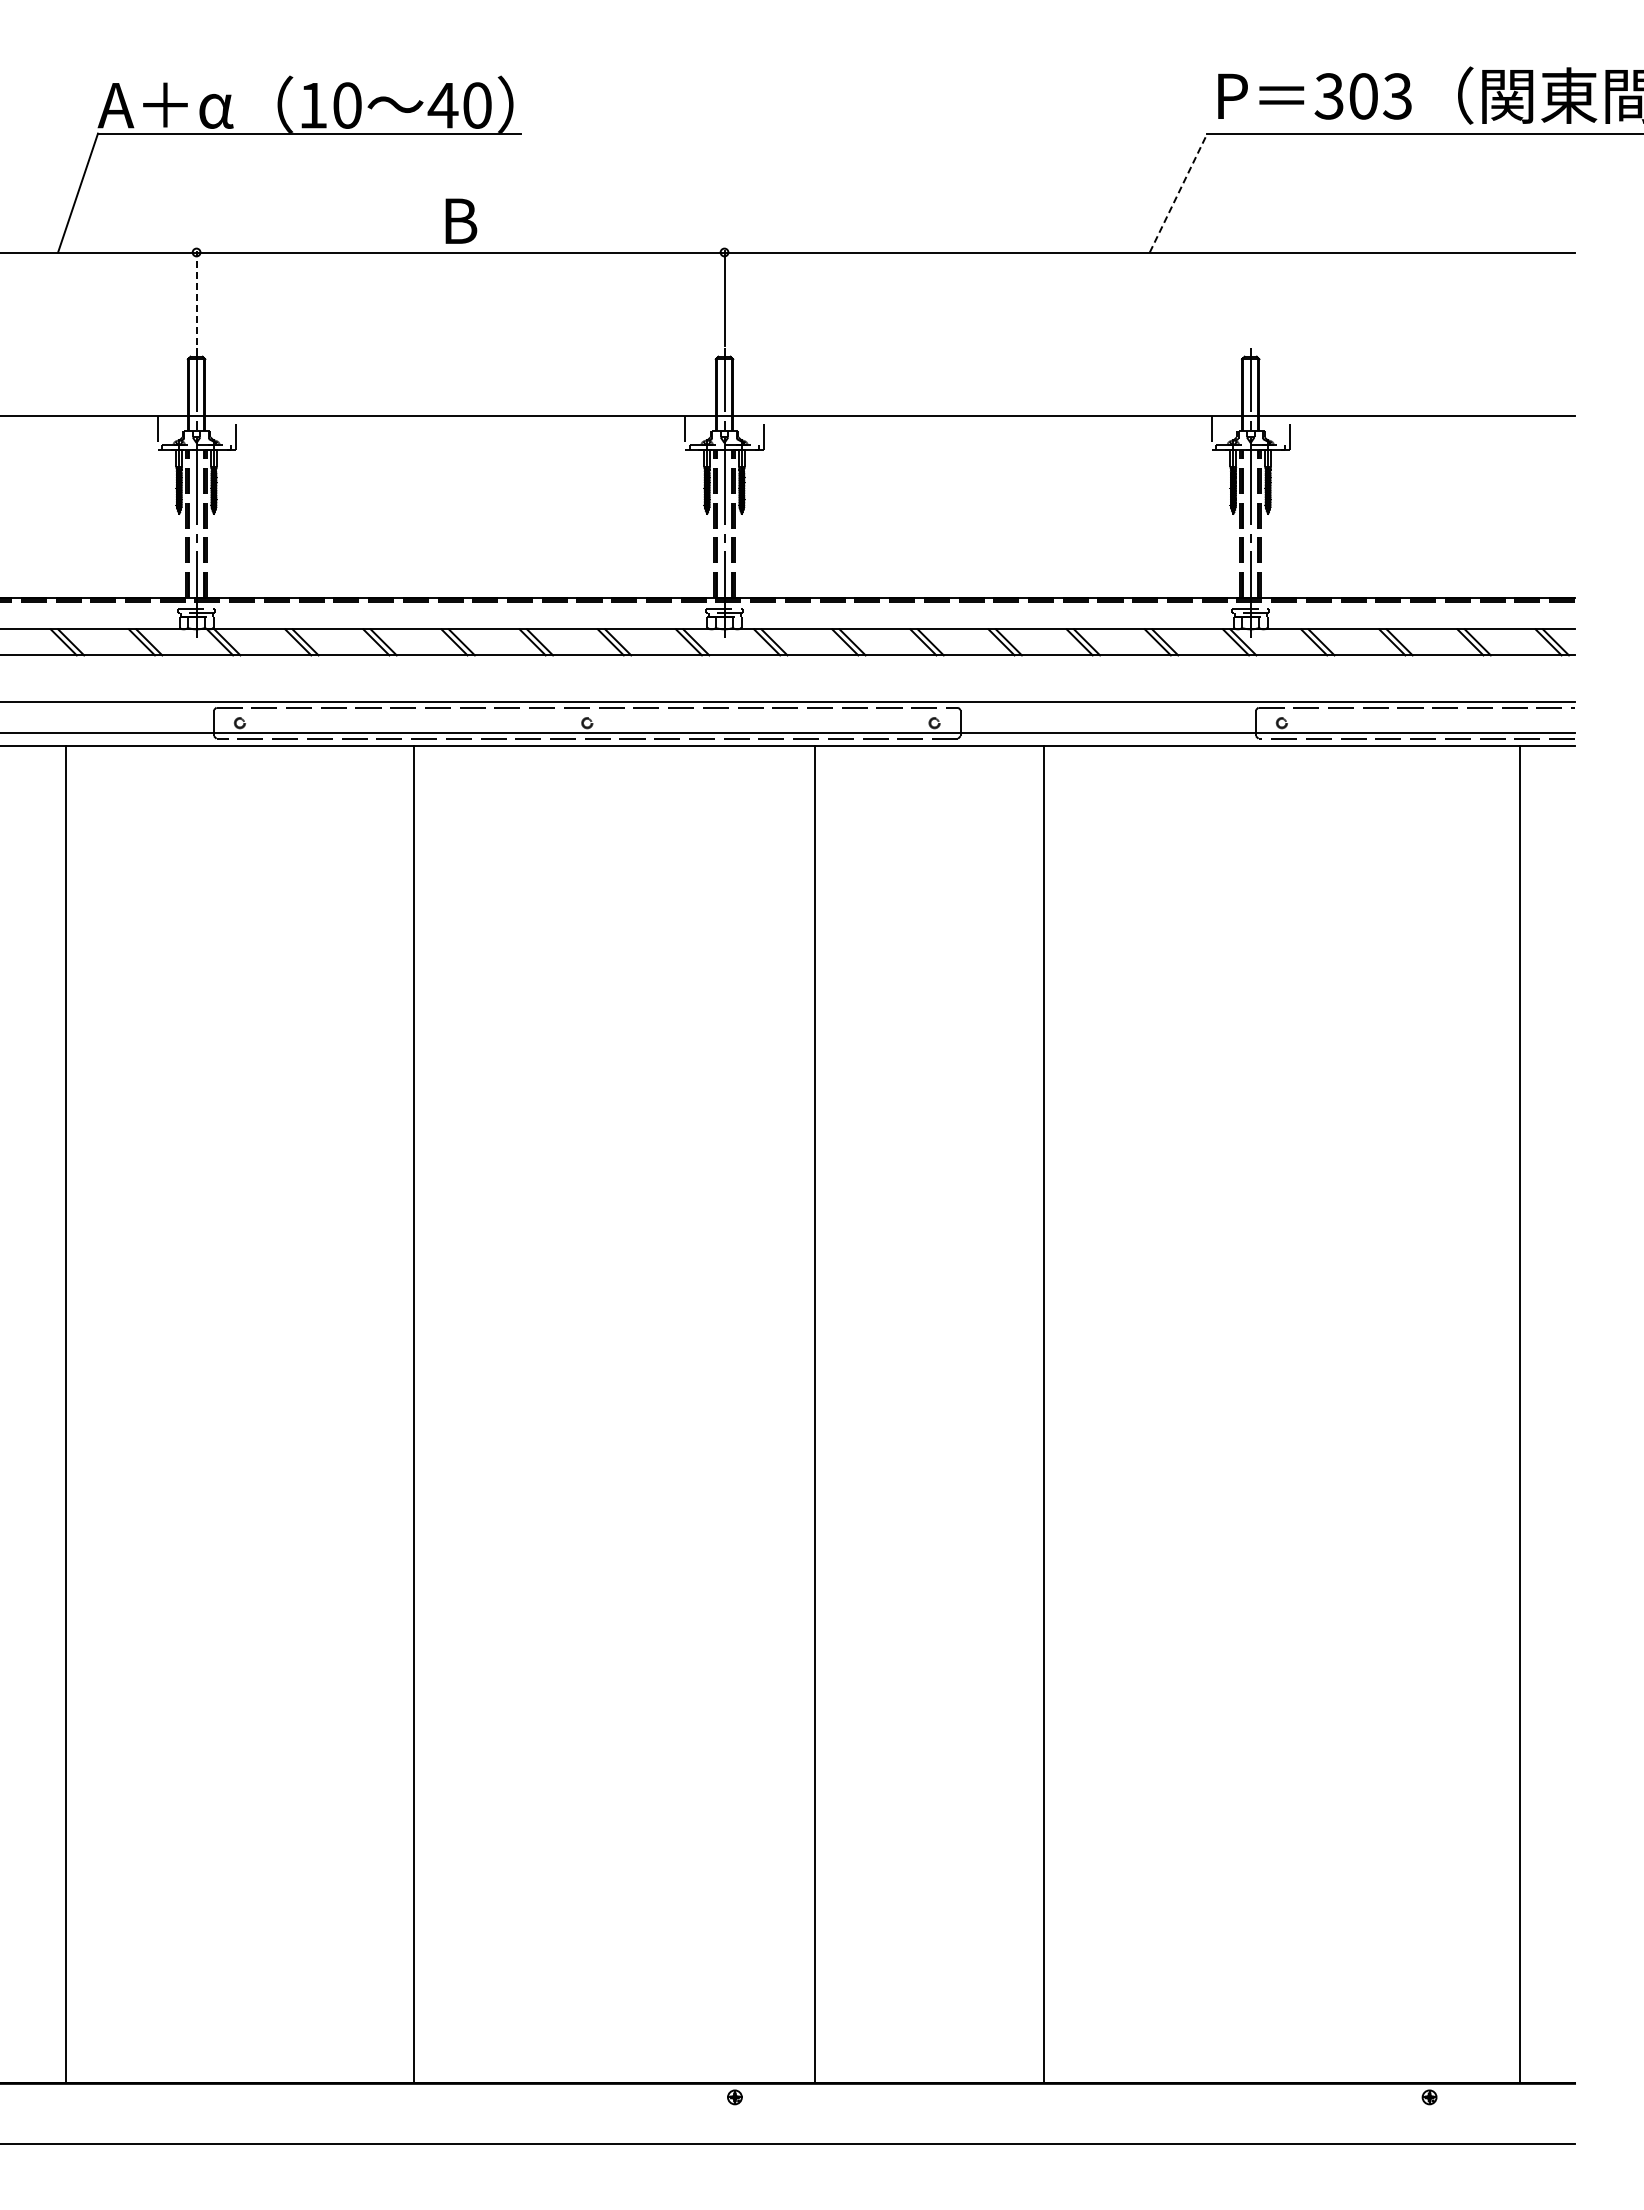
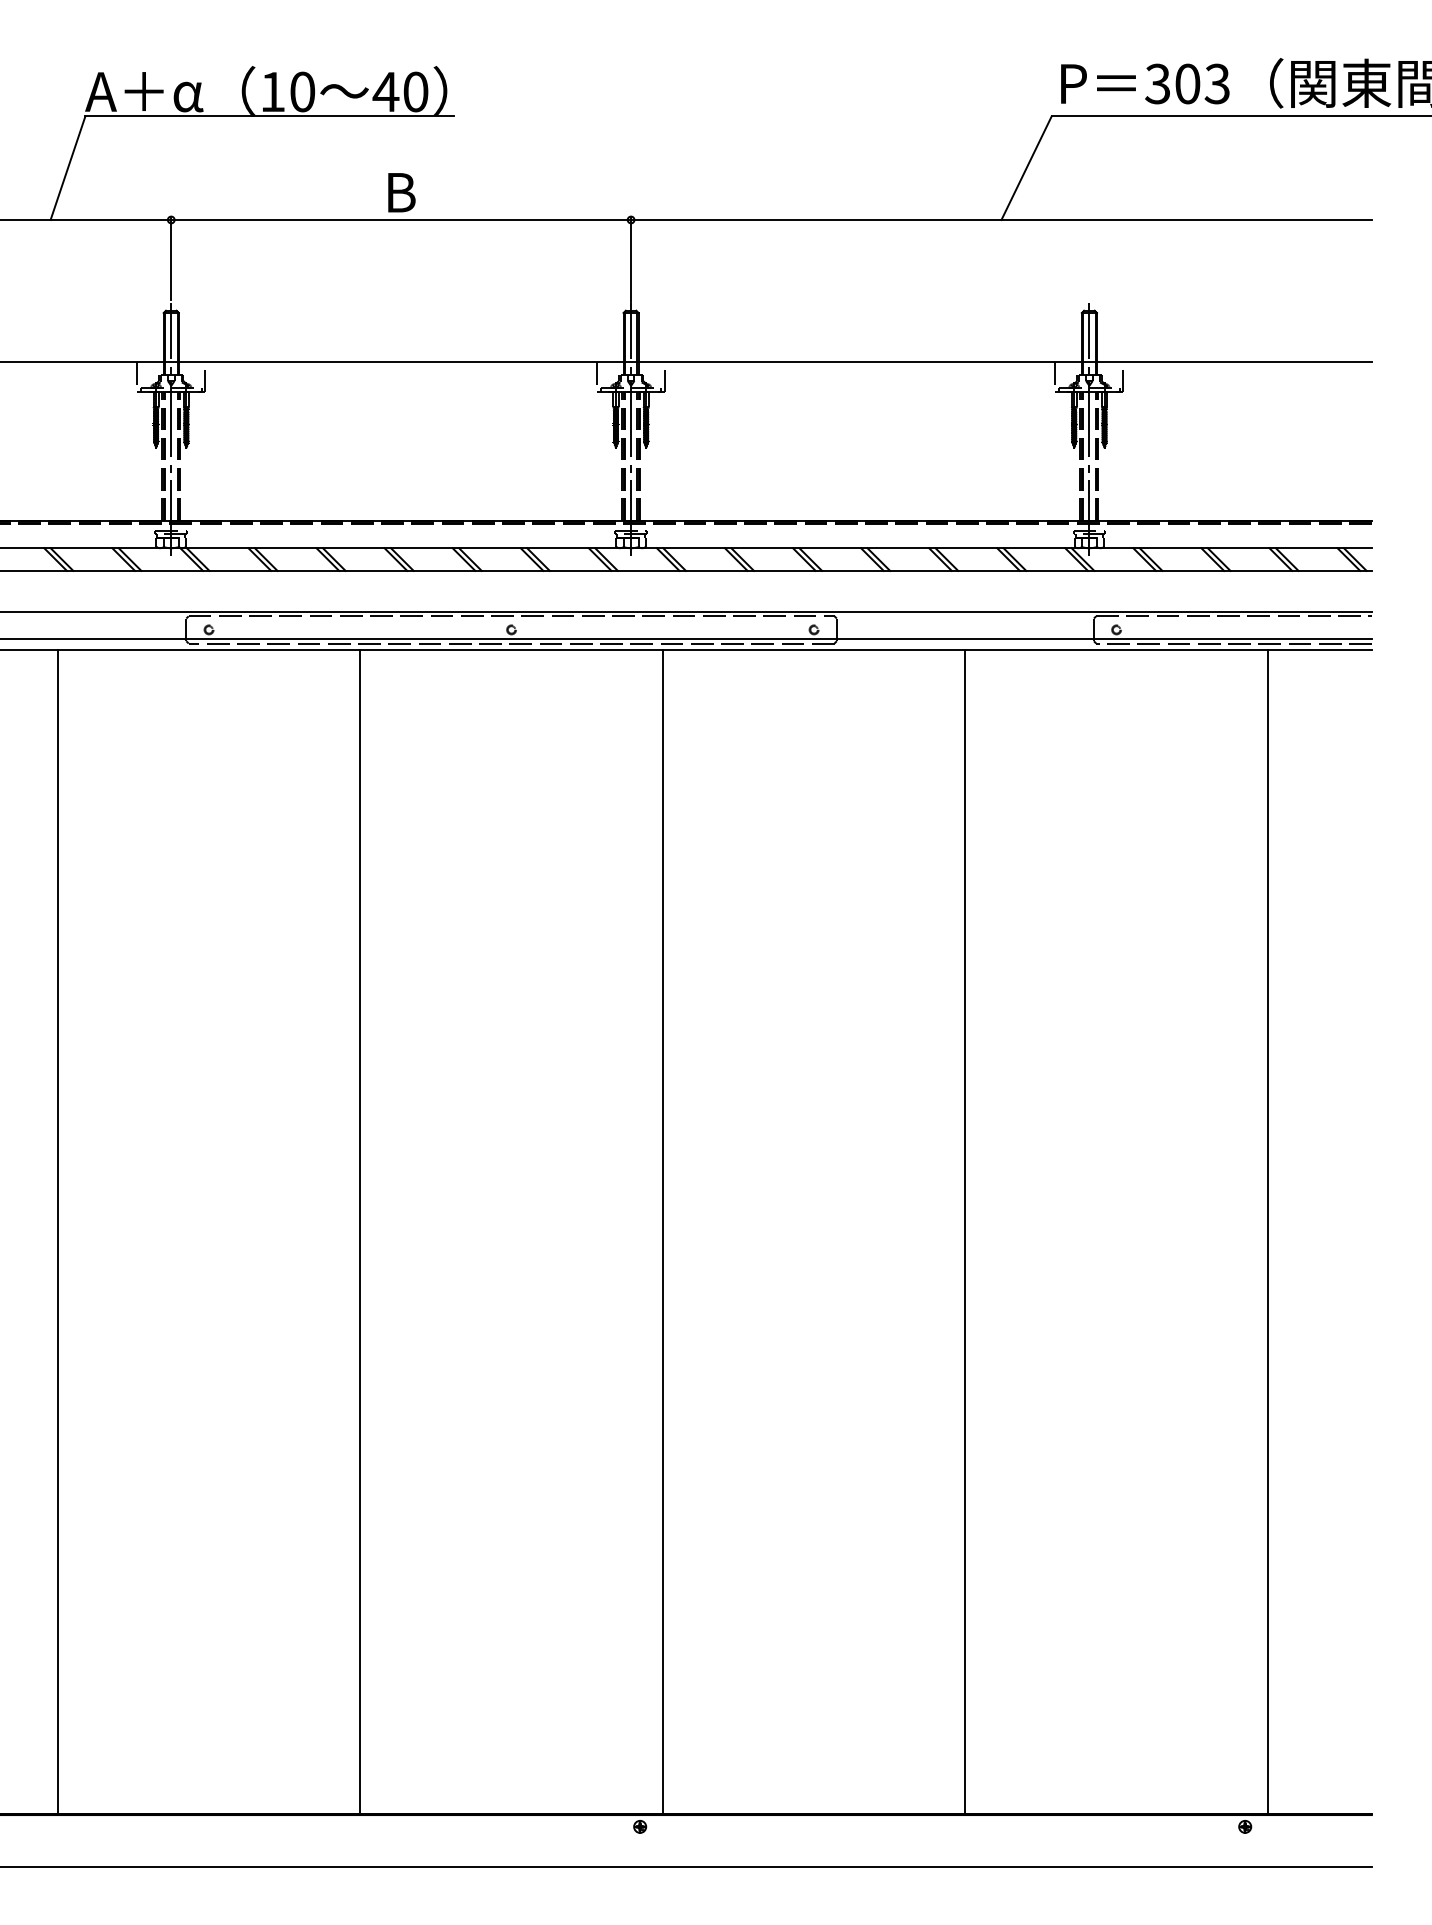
line: (1178, 192) -> (1026, 167), dashed -> solid
line: (196, 297) -> (171, 259), dashed -> solid
line: (814, 1414) -> (662, 1232), moved
line: (1044, 1414) -> (965, 1232), moved
line: (1519, 1414) -> (1267, 1232), moved

